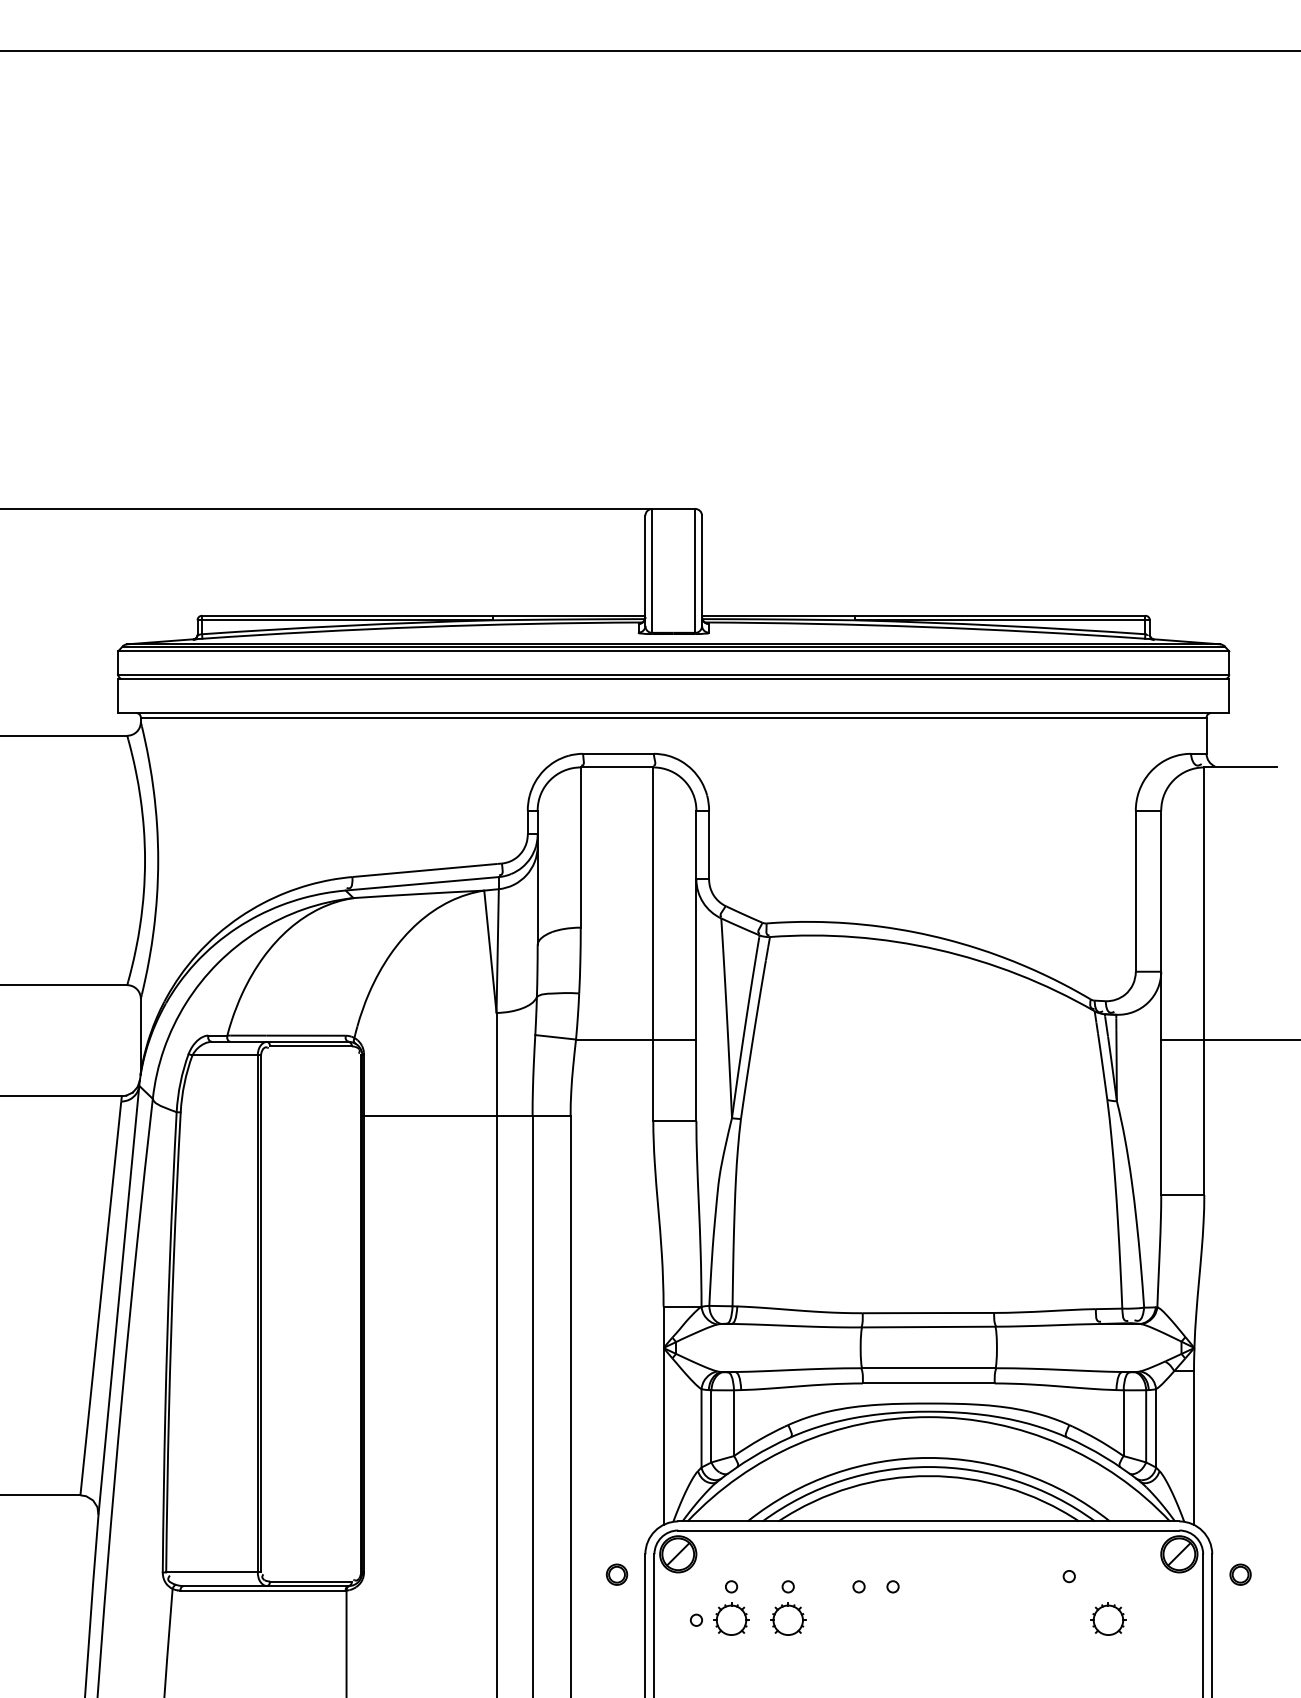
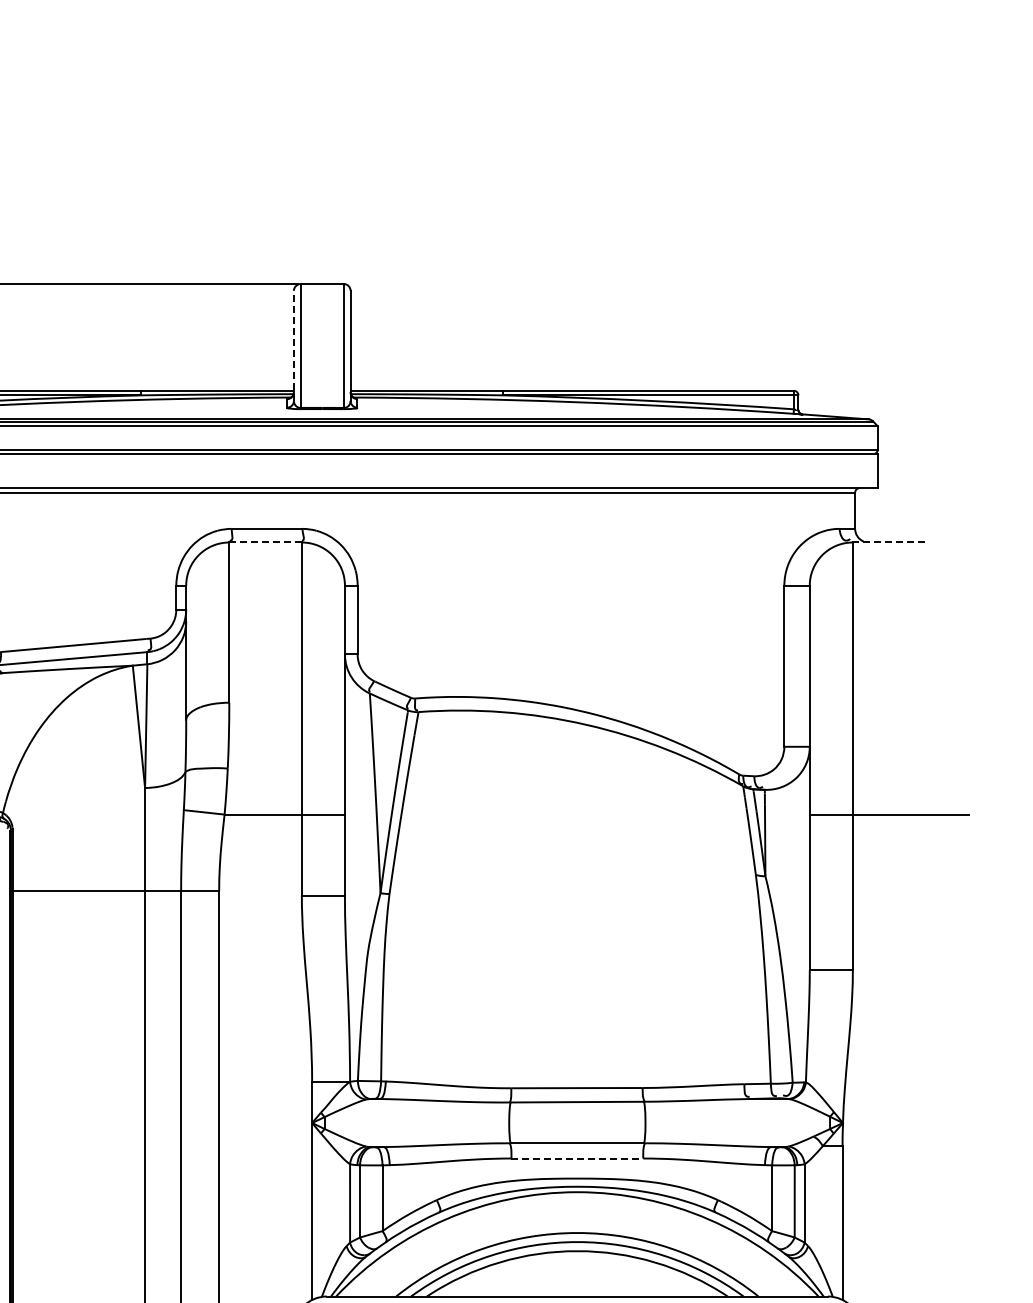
line: (645, 570) -> (294, 345), solid -> dashed
line: (616, 767) -> (265, 542), solid -> dashed
line: (1240, 767) -> (889, 542), solid -> dashed
line: (928, 1383) -> (577, 1158), solid -> dashed

